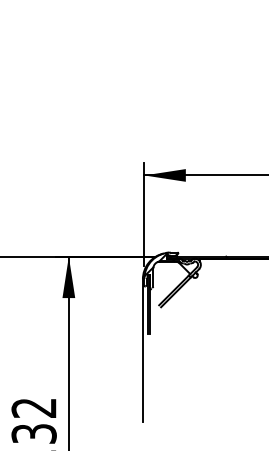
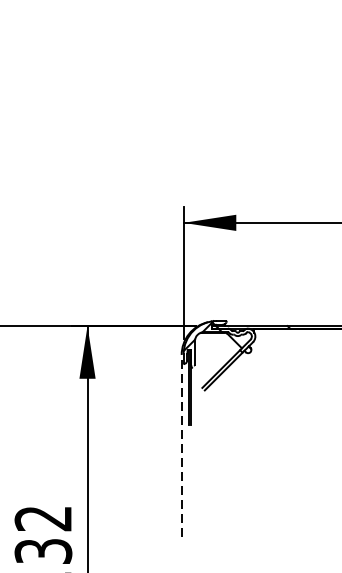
line: (142, 350) -> (181, 445), solid -> dashed

